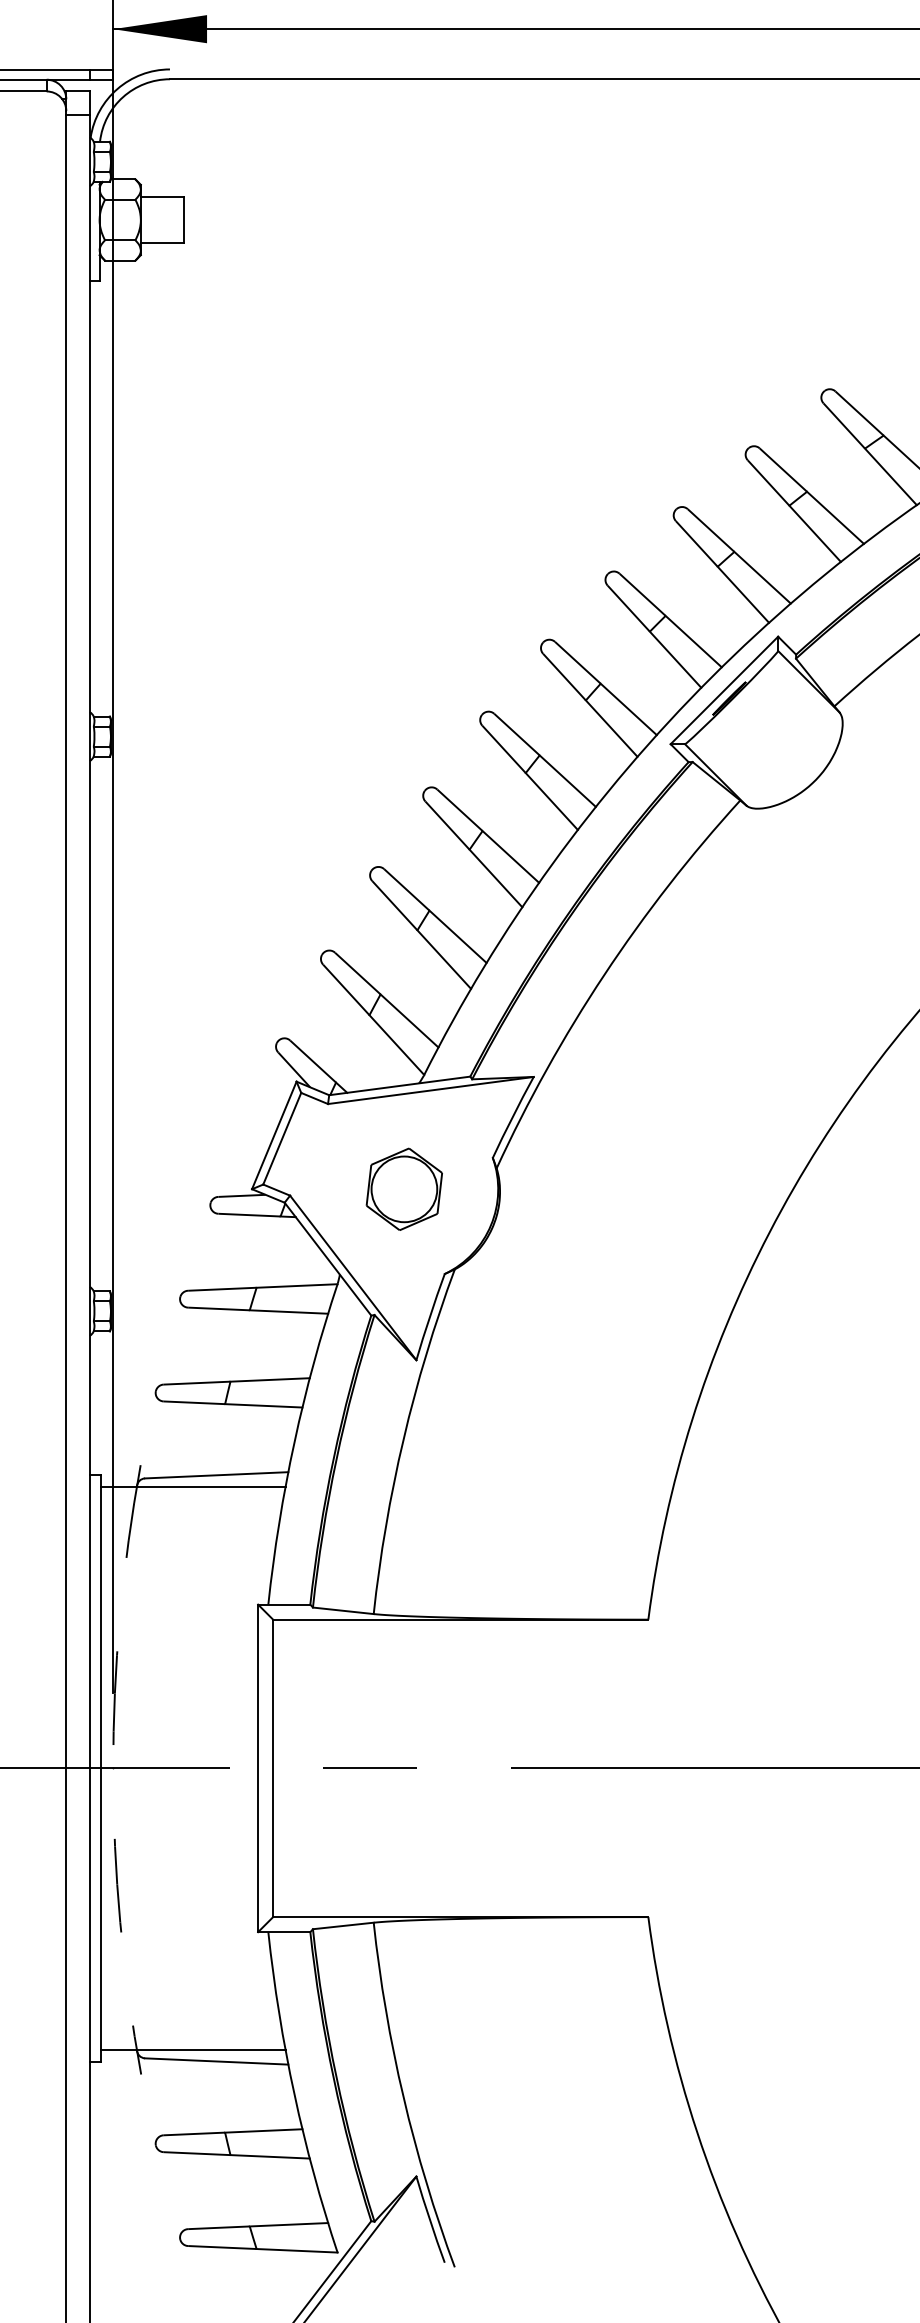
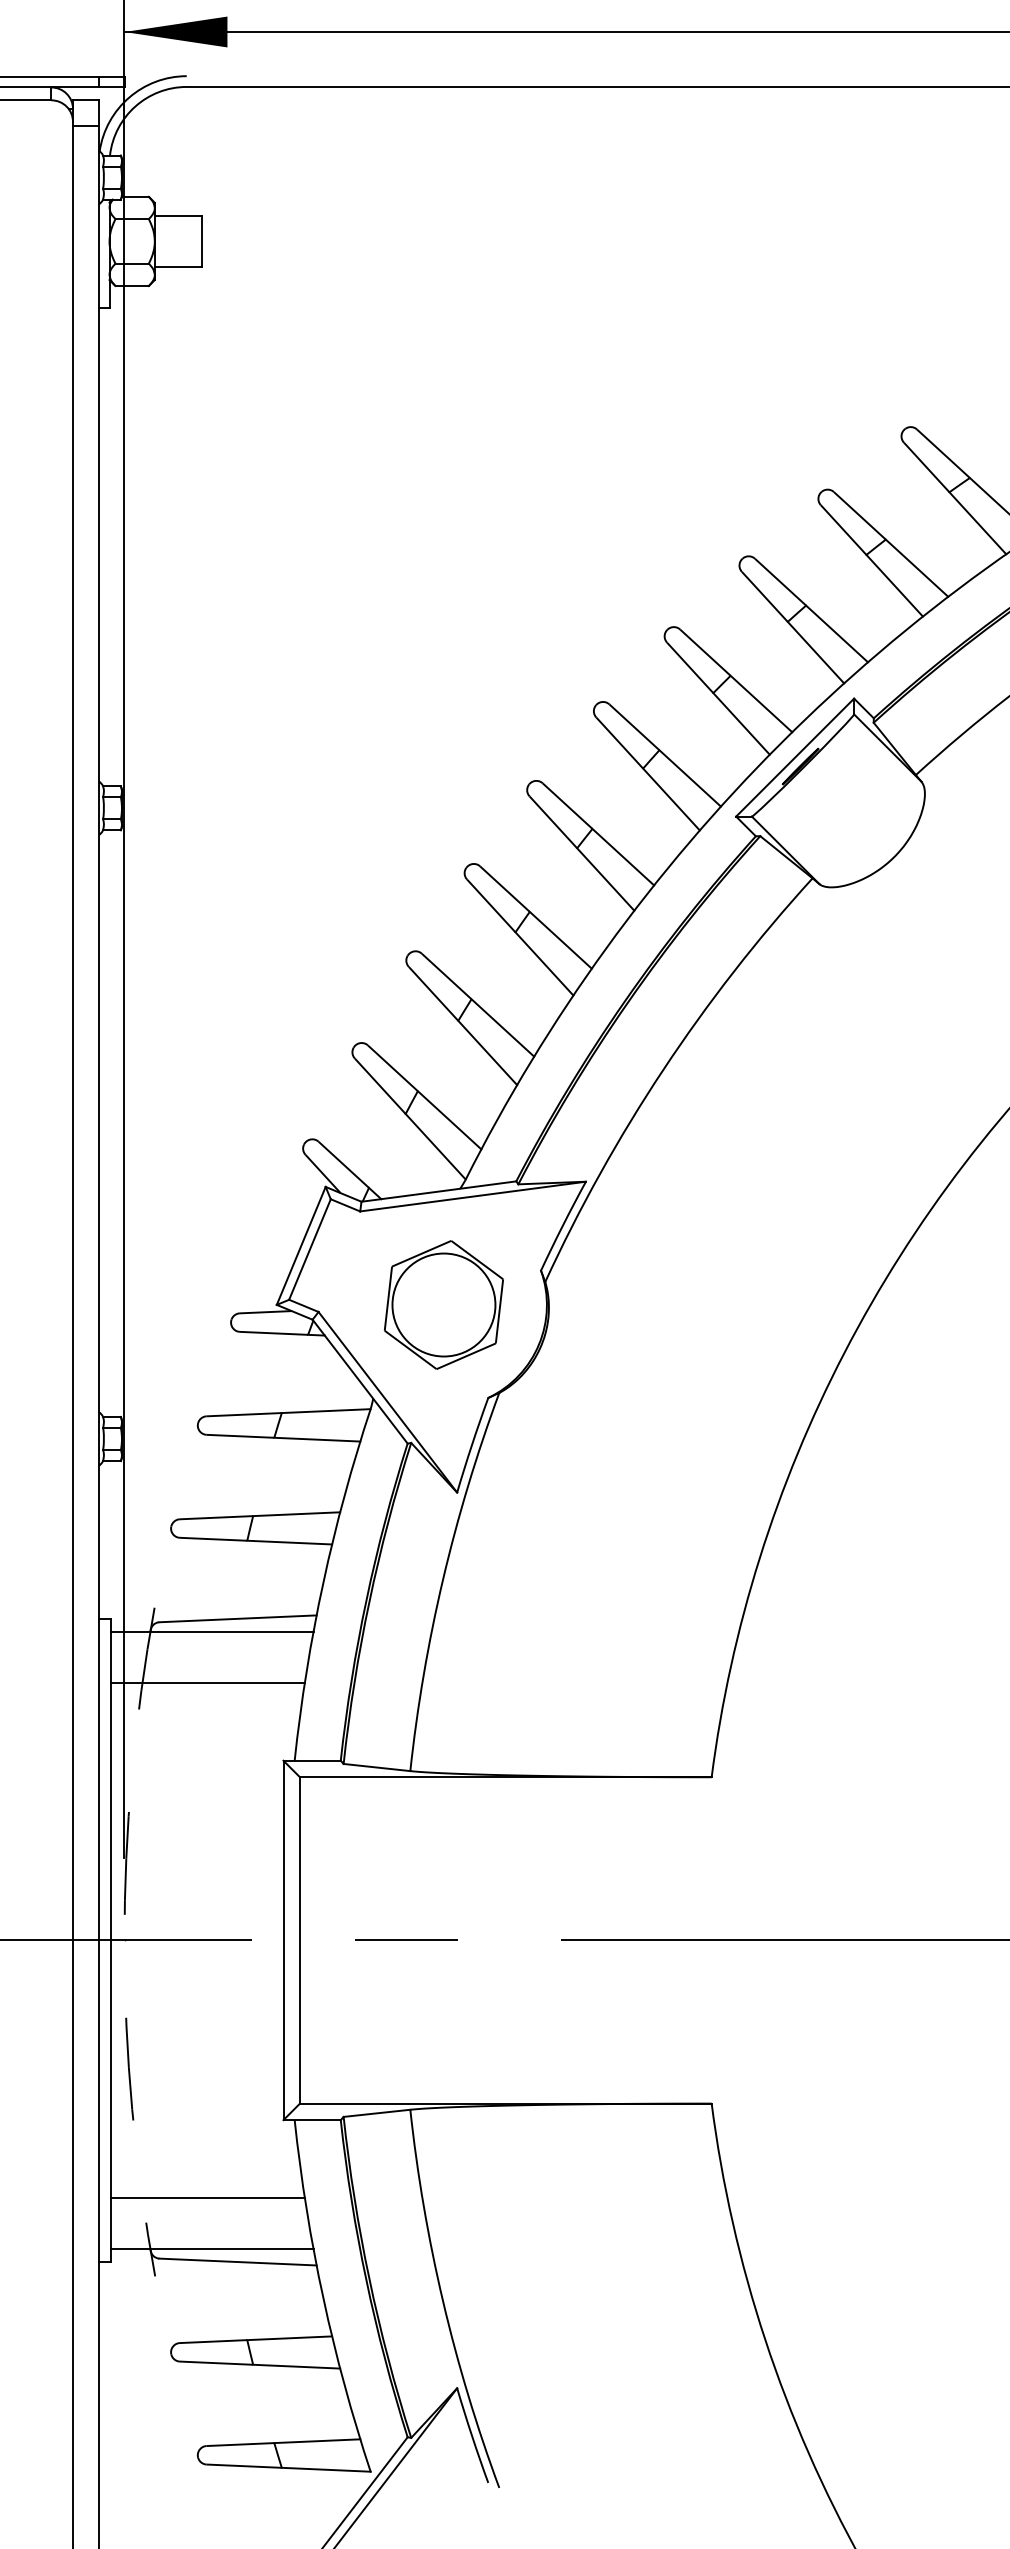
part: (404, 1189) -> (444, 1305), size x1.43
line: (189, 1533) -> (208, 1682), added
line: (189, 2002) -> (208, 2197), added

